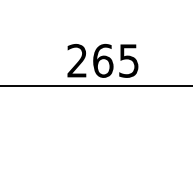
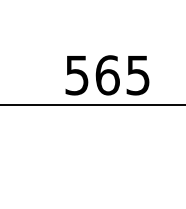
text: (76, 60) -> (76, 74), 265 -> 565

